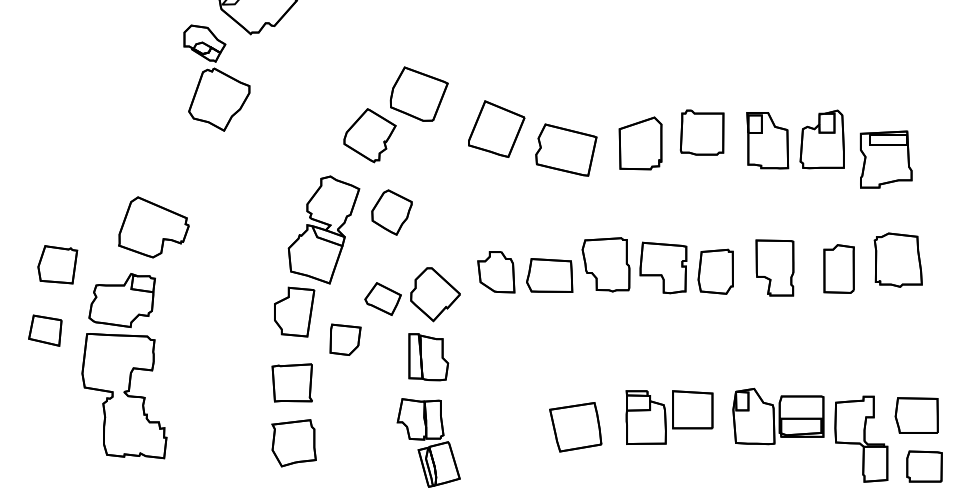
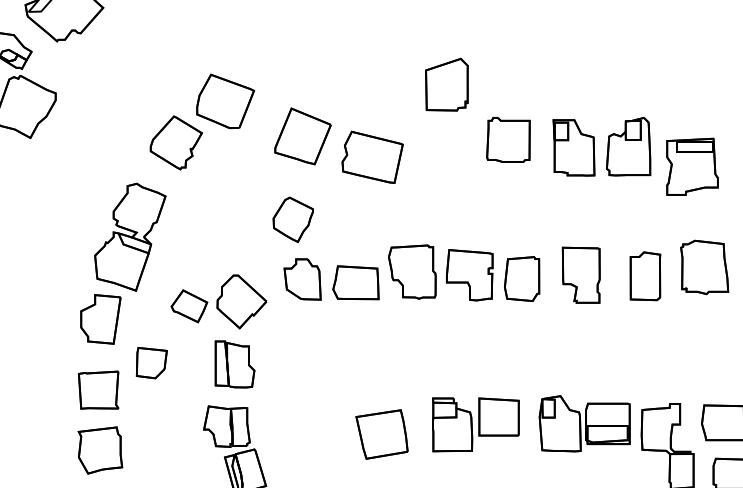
part: (640, 143) -> (446, 84), moved
part: (391, 212) -> (292, 219), moved
part: (345, 339) -> (151, 362), moved

